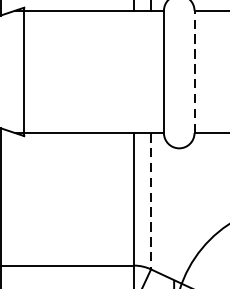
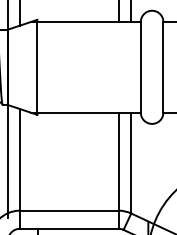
line: (194, 70) -> (163, 66), dashed -> solid
line: (151, 201) -> (131, 163), dashed -> solid

